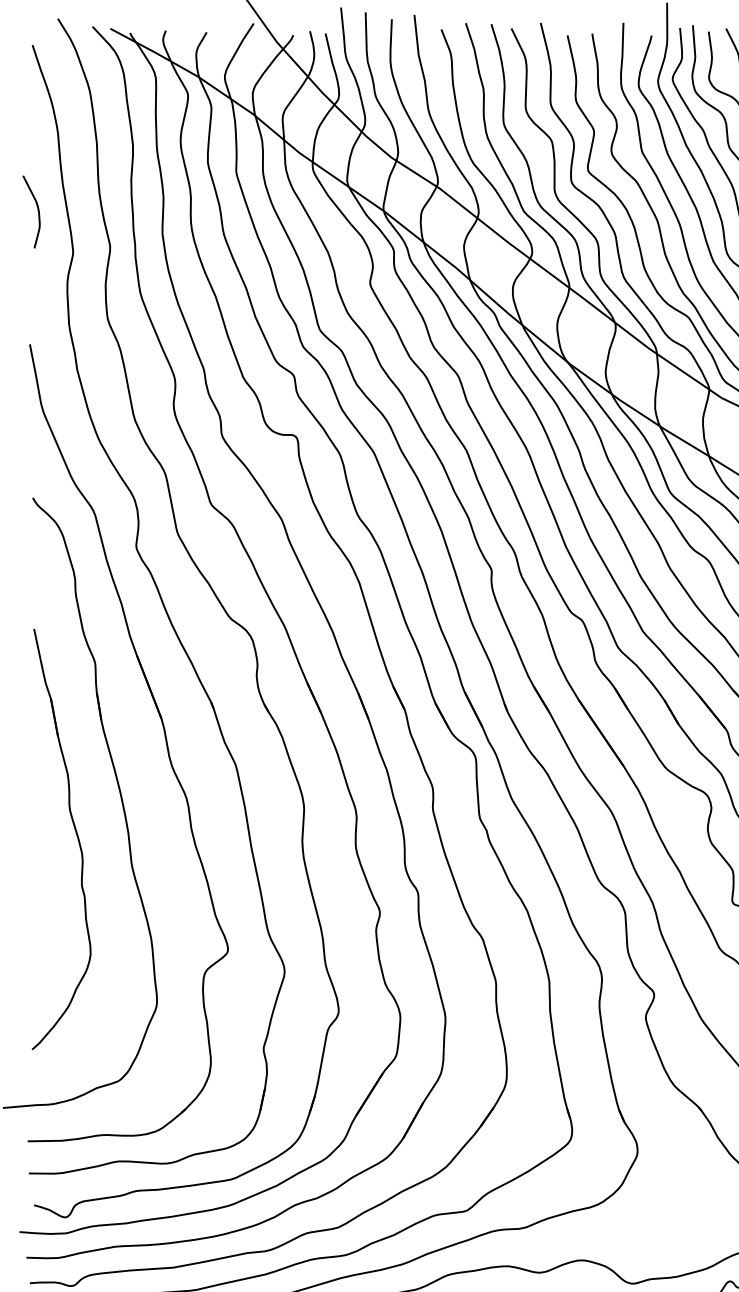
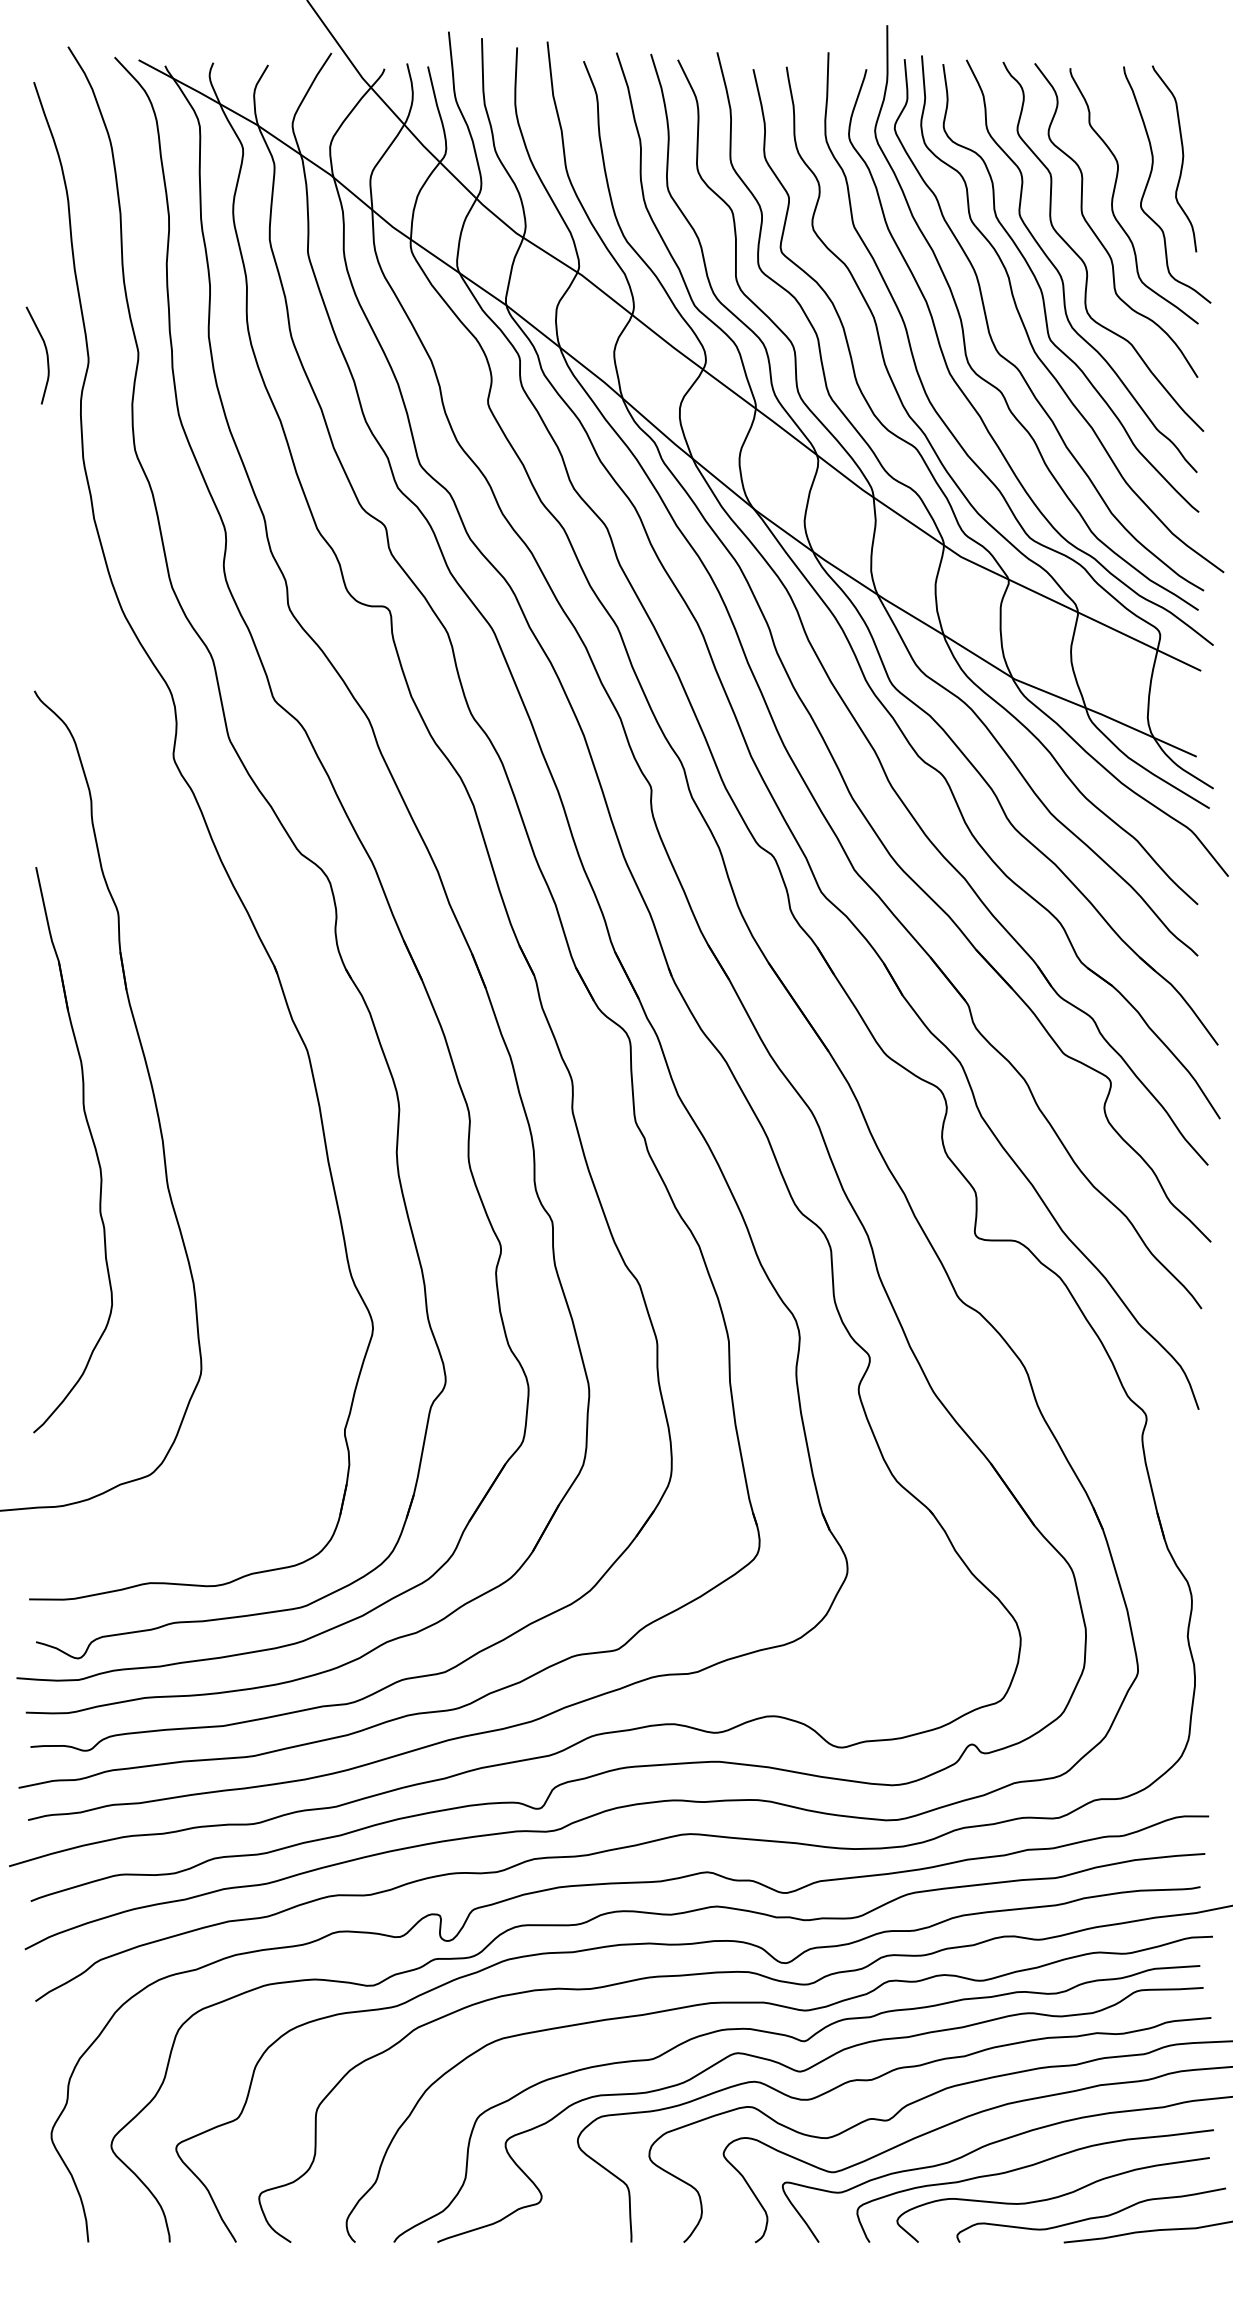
curve: (37, 208) -> (45, 351), moved
part: (164, 735) -> (211, 1010), removed

